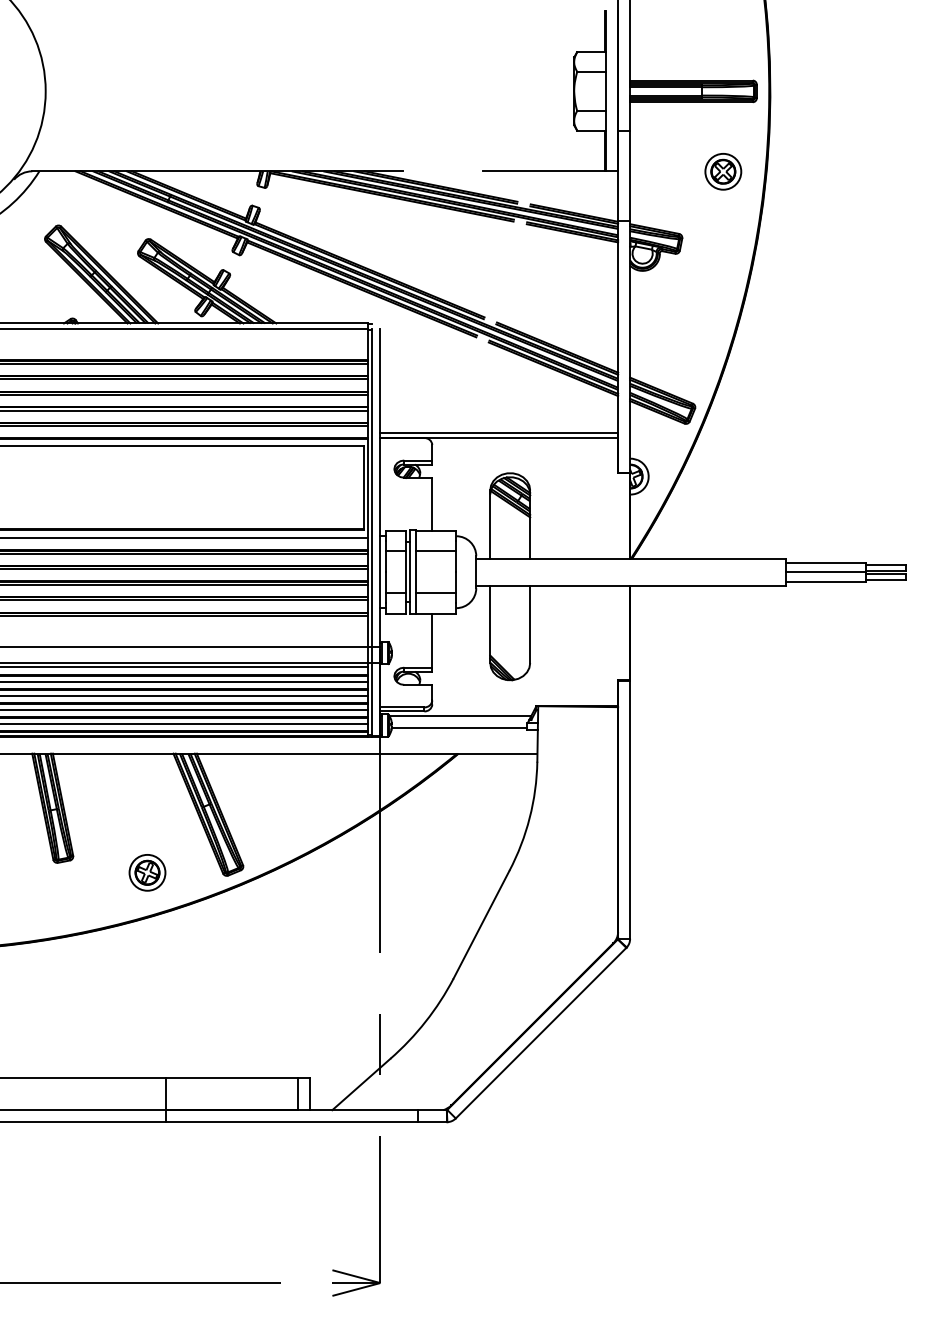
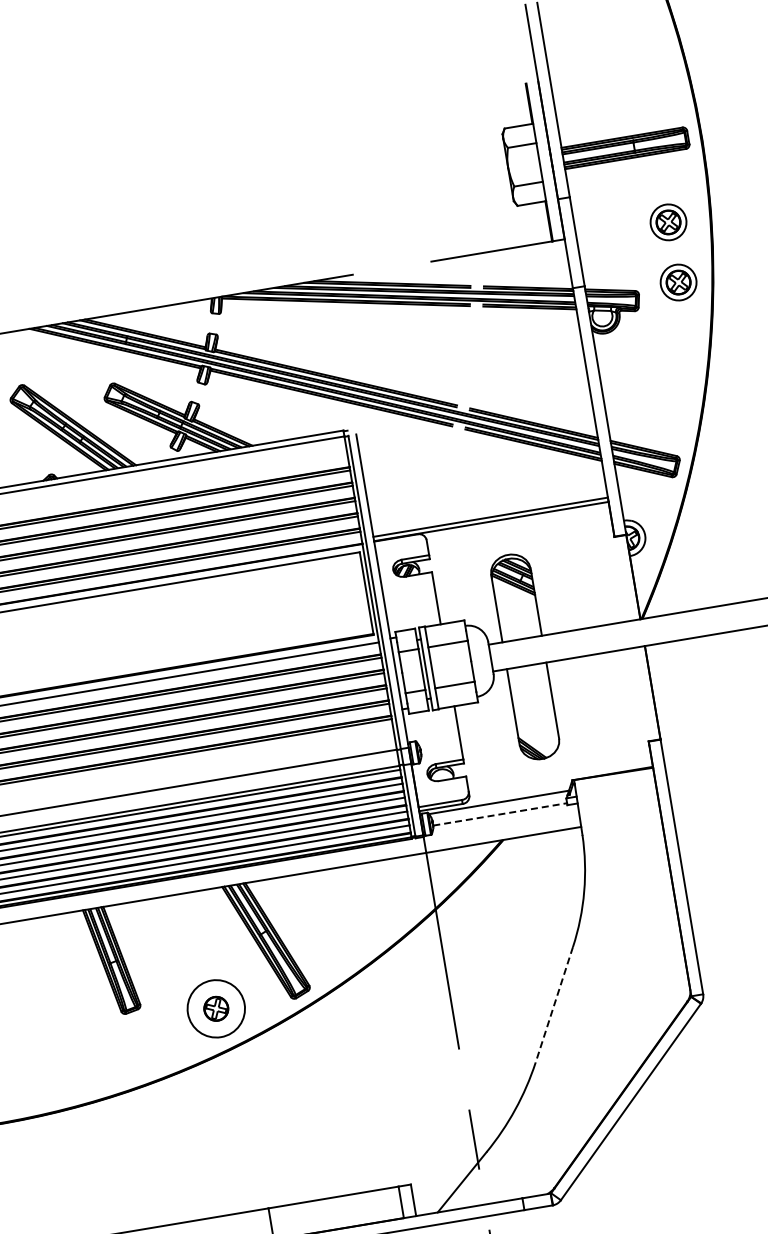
part: (723, 232) -> (678, 282), added
line: (459, 727) -> (500, 814), solid -> dashed
circle: (147, 872) -> (216, 1008), size x1.6
line: (481, 924) -> (554, 1004), solid -> dashed

